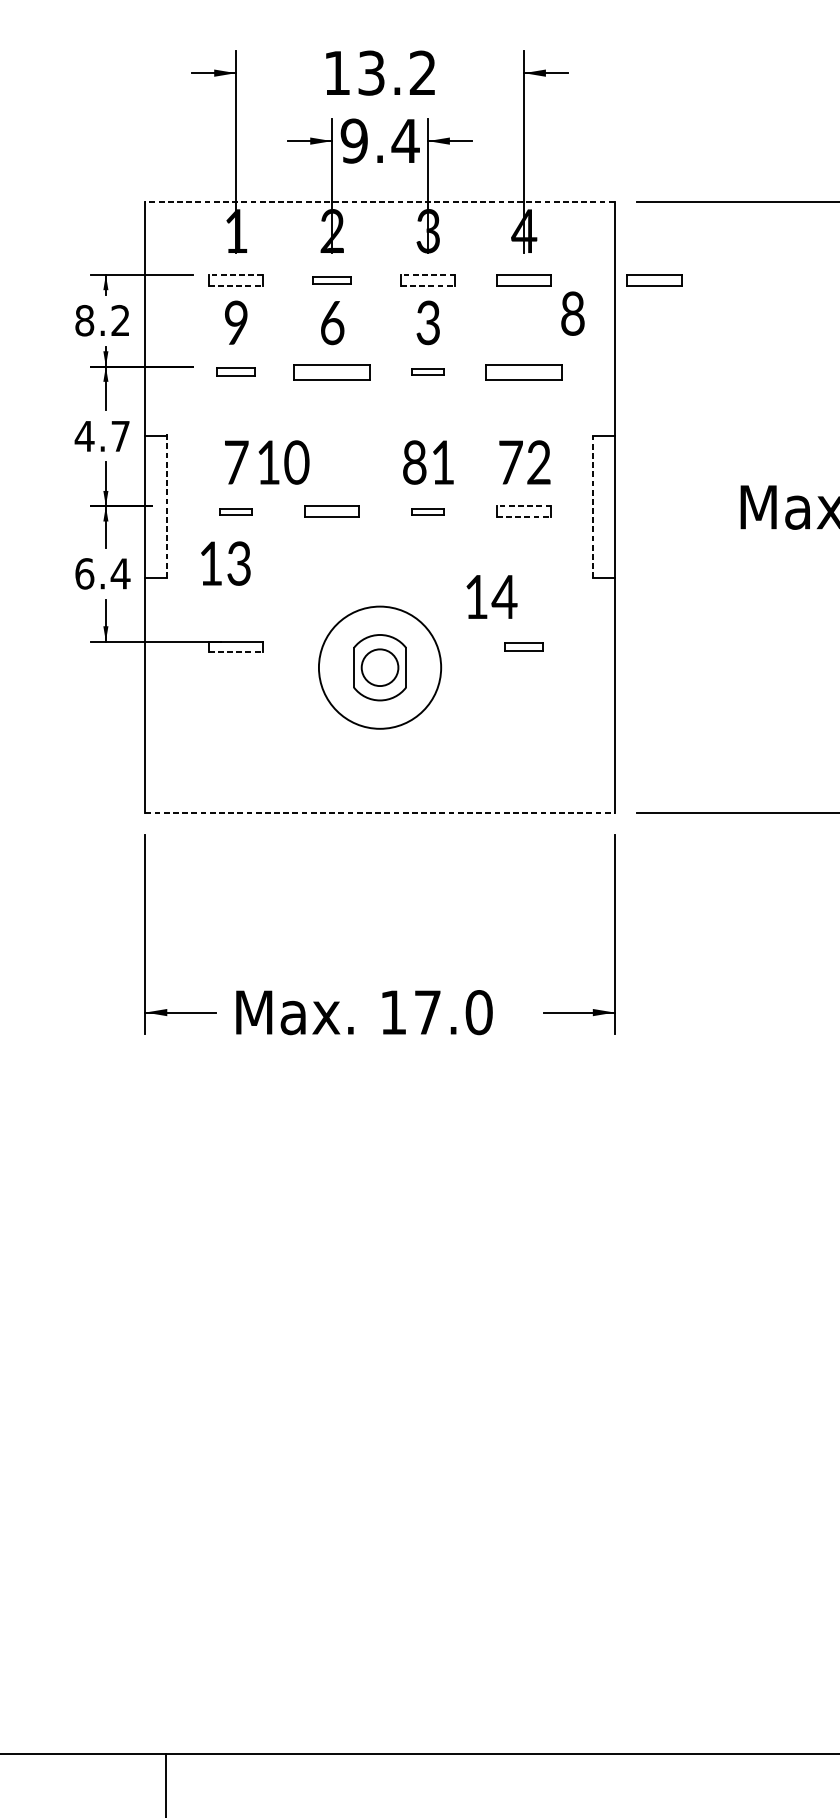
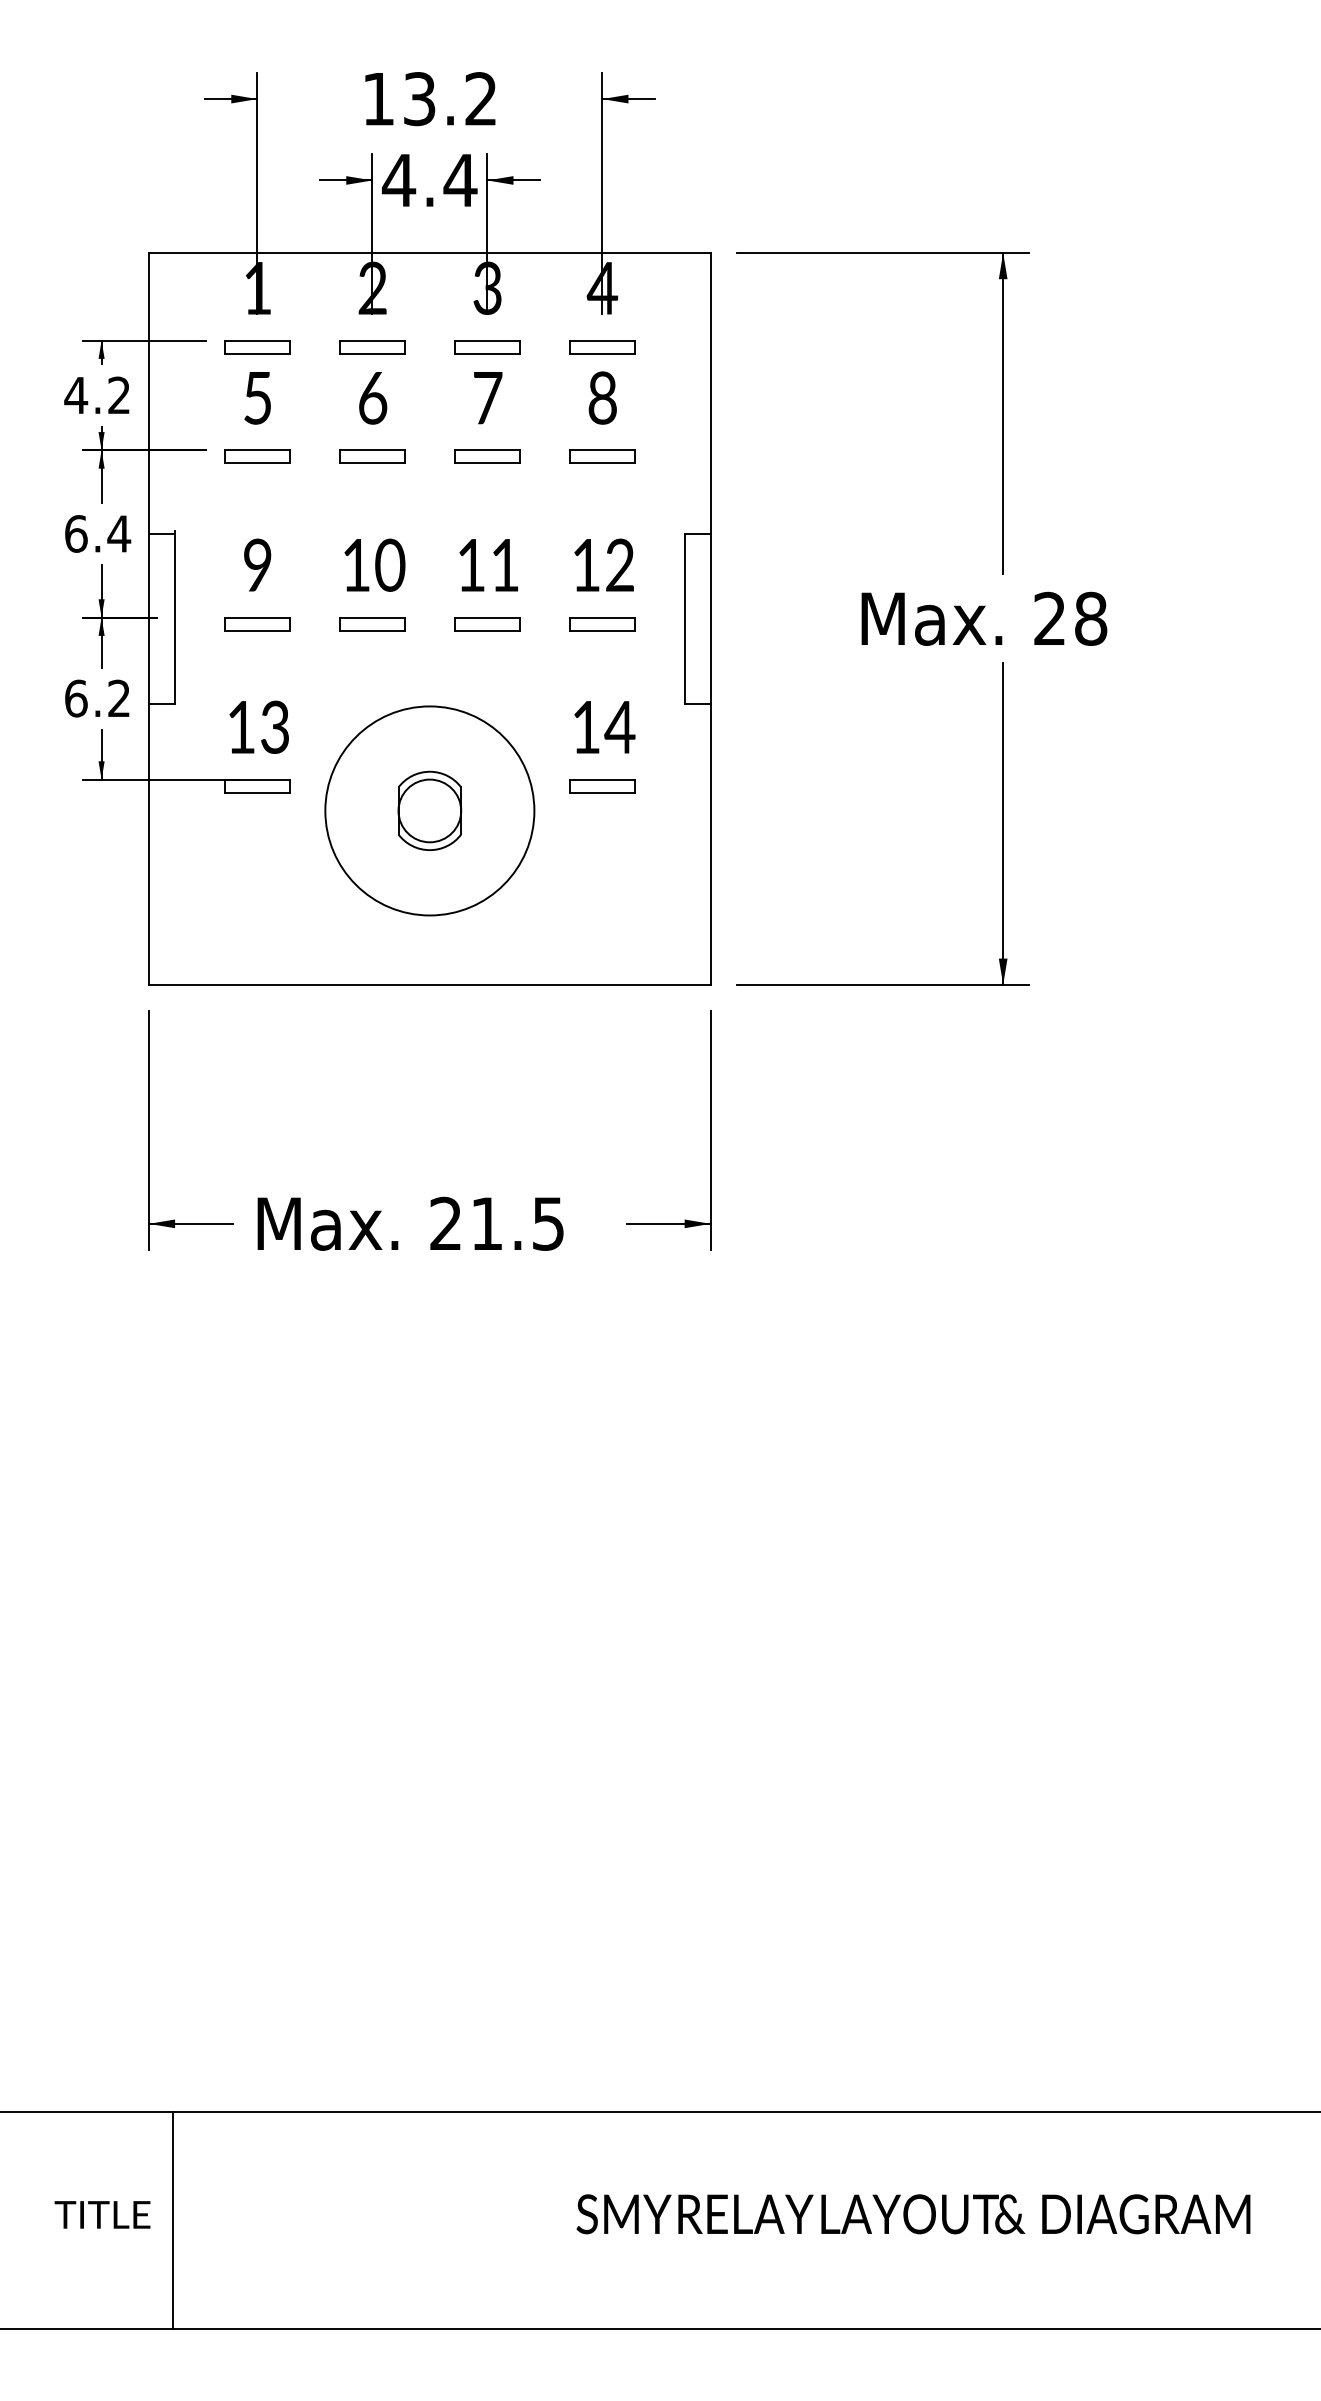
text: (353, 141) -> (398, 180), 9.4 -> 4.4
line: (379, 202) -> (429, 253), dashed -> solid
line: (236, 274) -> (257, 340), dashed -> solid
line: (428, 274) -> (487, 340), dashed -> solid
part: (332, 280) -> (372, 347), size x1.43
part: (654, 280) -> (758, 347), removed
line: (236, 285) -> (257, 353), dashed -> solid
line: (428, 285) -> (487, 353), dashed -> solid
text: (572, 313) -> (602, 397), moved
text: (84, 320) -> (76, 395), 8.2 -> 4.2
text: (236, 322) -> (257, 397), 9 -> 5
text: (428, 322) -> (487, 397), 3 -> 7
part: (236, 371) -> (257, 456), size x1.43
part: (332, 371) -> (372, 456), size x0.71
part: (428, 371) -> (487, 456), size x1.67
part: (524, 371) -> (602, 456), size x0.71
text: (102, 435) -> (97, 533), 4.7 -> 6.4
text: (236, 461) -> (258, 564), 7 -> 9
text: (283, 461) -> (374, 564), moved
text: (414, 461) -> (471, 564), 81 -> 11
text: (510, 462) -> (586, 565), 72 -> 12
line: (167, 506) -> (175, 618), dashed -> solid
line: (524, 506) -> (602, 617), dashed -> solid
line: (592, 506) -> (684, 618), dashed -> solid
part: (236, 511) -> (257, 624), size x1.67
part: (428, 511) -> (487, 624), size x1.67
line: (524, 517) -> (602, 630), dashed -> solid
text: (225, 562) -> (258, 726), moved
text: (120, 572) -> (119, 697), 6.4 -> 6.2
text: (491, 597) -> (604, 727), moved
part: (524, 647) -> (602, 786), size x1.43
line: (236, 652) -> (257, 792), dashed -> solid
circle: (379, 667) -> (429, 810), size x1.43
circle: (379, 667) -> (429, 810), size x1.43
line: (379, 812) -> (429, 984), dashed -> solid
text: (436, 1012) -> (497, 1223), 17.0 -> 21.5

